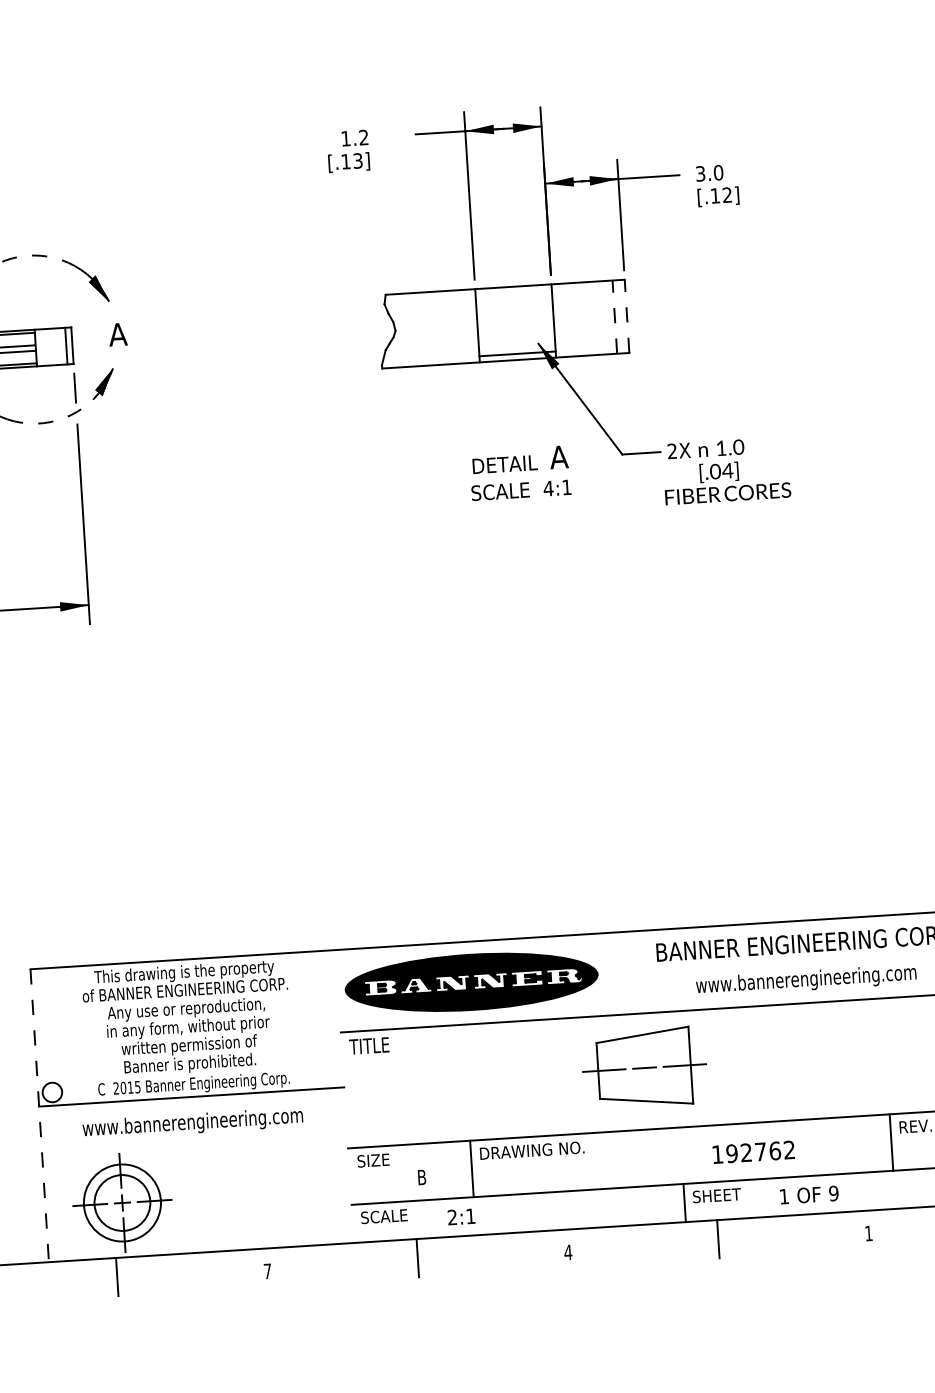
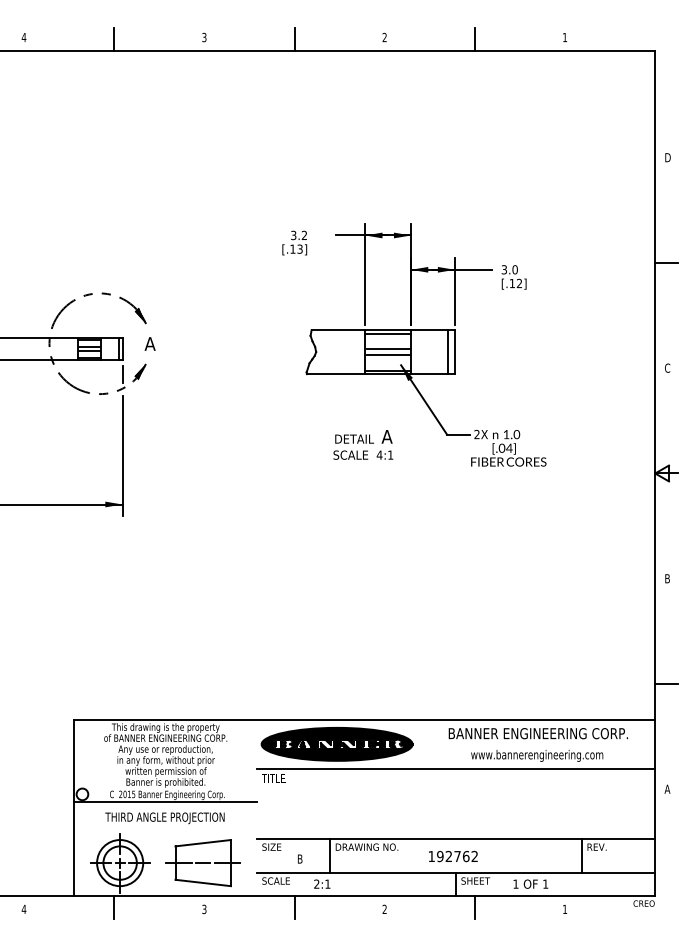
text: (345, 138) -> (293, 235), 1.2 -> 3.2
line: (514, 292) -> (388, 333), added
line: (627, 316) -> (455, 352), dashed -> solid
line: (515, 317) -> (388, 348), added
line: (614, 317) -> (447, 352), dashed -> solid
line: (516, 328) -> (388, 355), added
text: (520, 472) -> (363, 444), moved
part: (643, 1068) -> (202, 863), moved
line: (38, 1115) -> (73, 807), dashed -> solid
text: (193, 1123) -> (165, 818), www.bannerengineering.com -> THIRD ANGLE PROJECTION
text: (754, 1152) -> (453, 856), moved
text: (833, 1192) -> (545, 883), 9 -> 1
text: (567, 1250) -> (384, 908), 4 -> 2
text: (267, 1271) -> (204, 909), 7 -> 3

